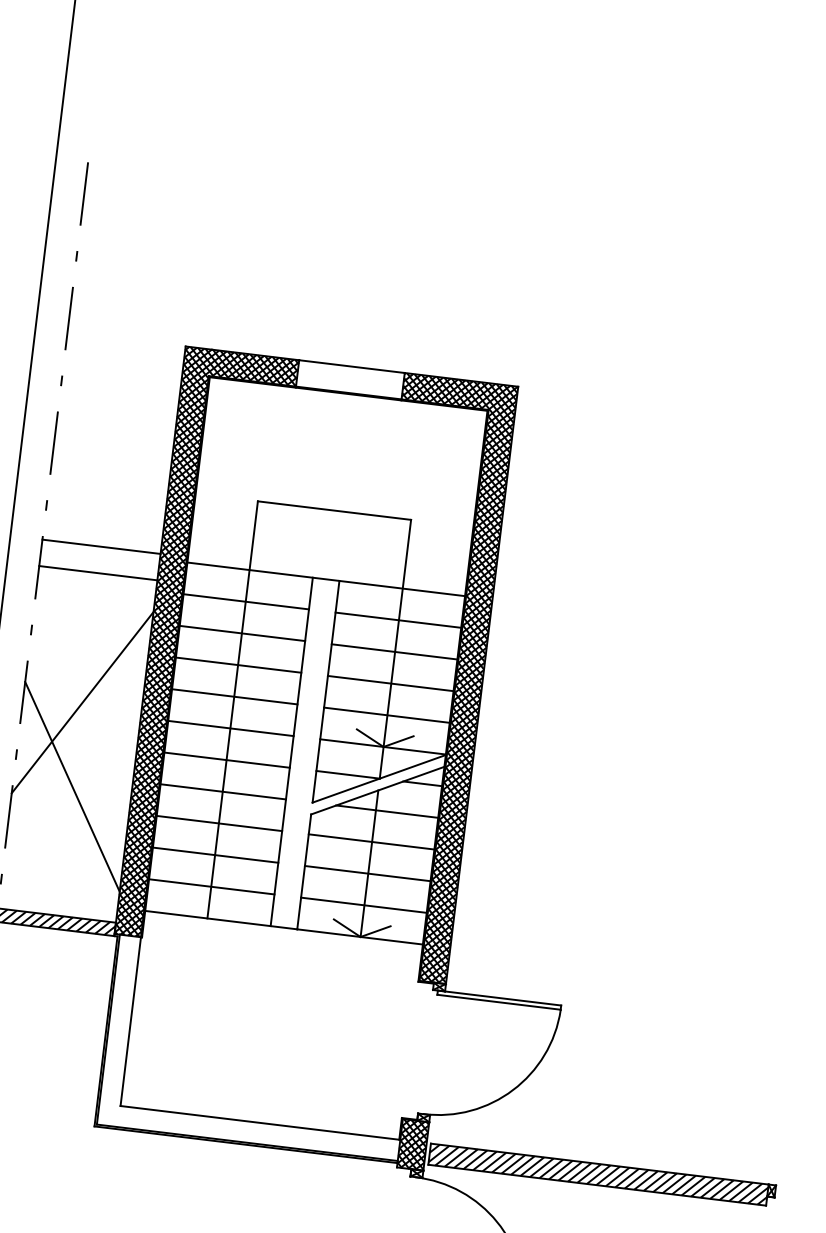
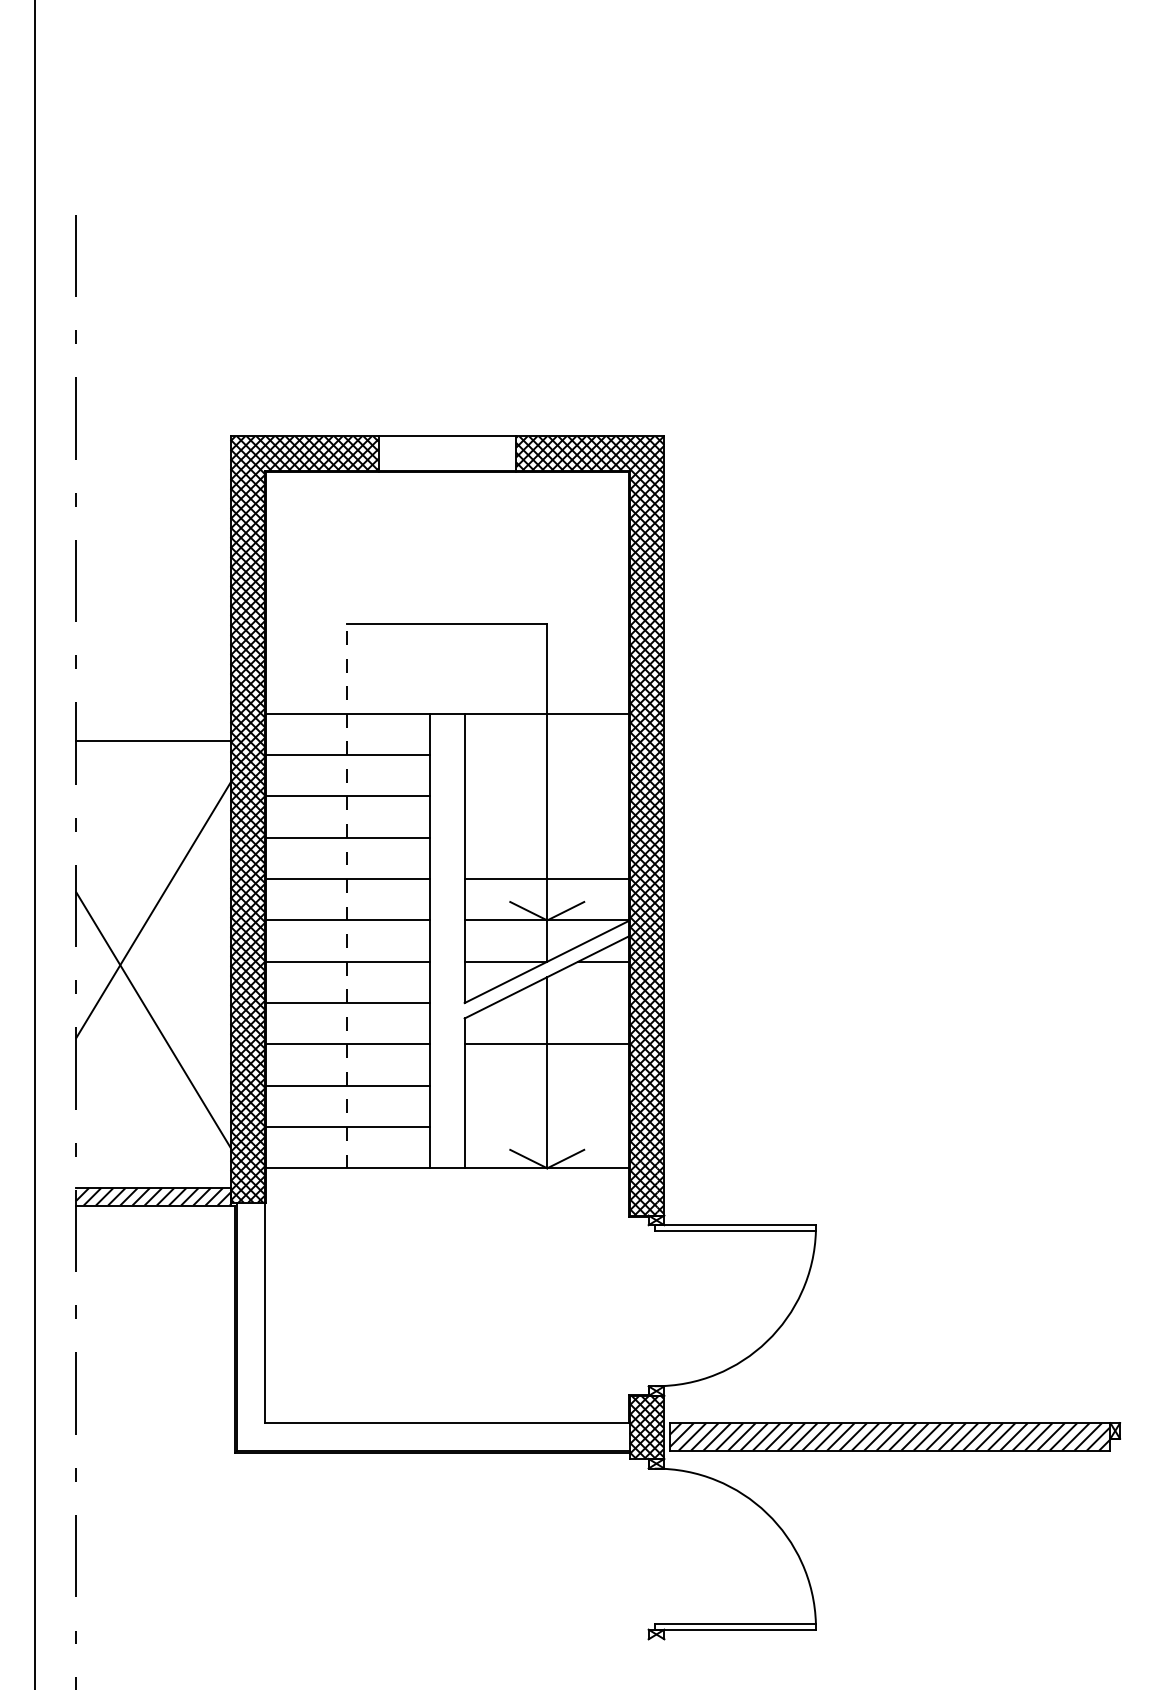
line: (101, 546) -> (153, 706), removed
line: (398, 620) -> (546, 755), removed
line: (394, 651) -> (546, 796), removed
line: (390, 683) -> (546, 837), removed
line: (232, 709) -> (347, 895), solid -> dashed
line: (386, 811) -> (561, 1003), removed
line: (367, 873) -> (546, 1085), removed
line: (363, 905) -> (546, 1127), removed

